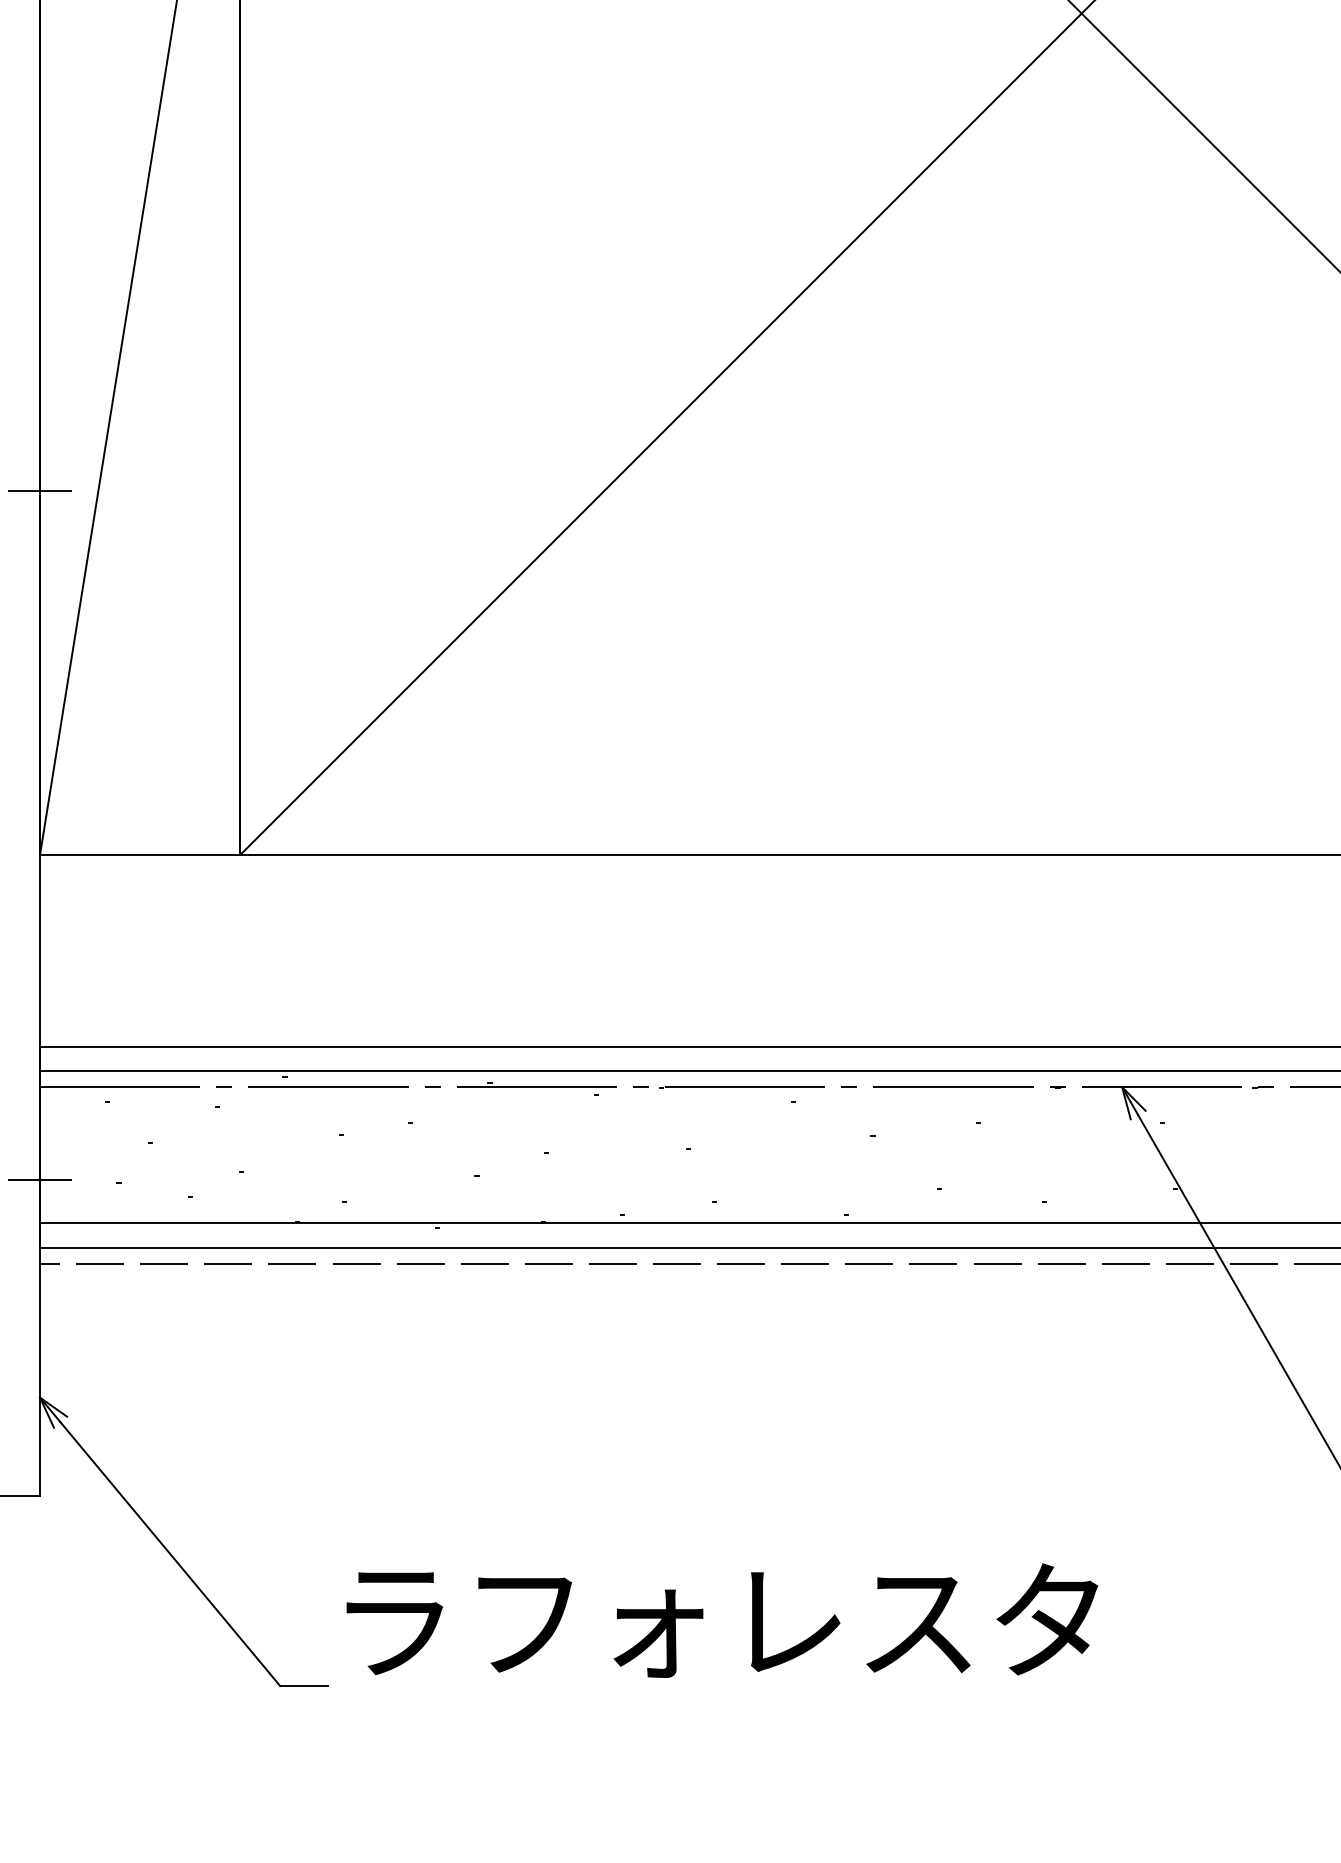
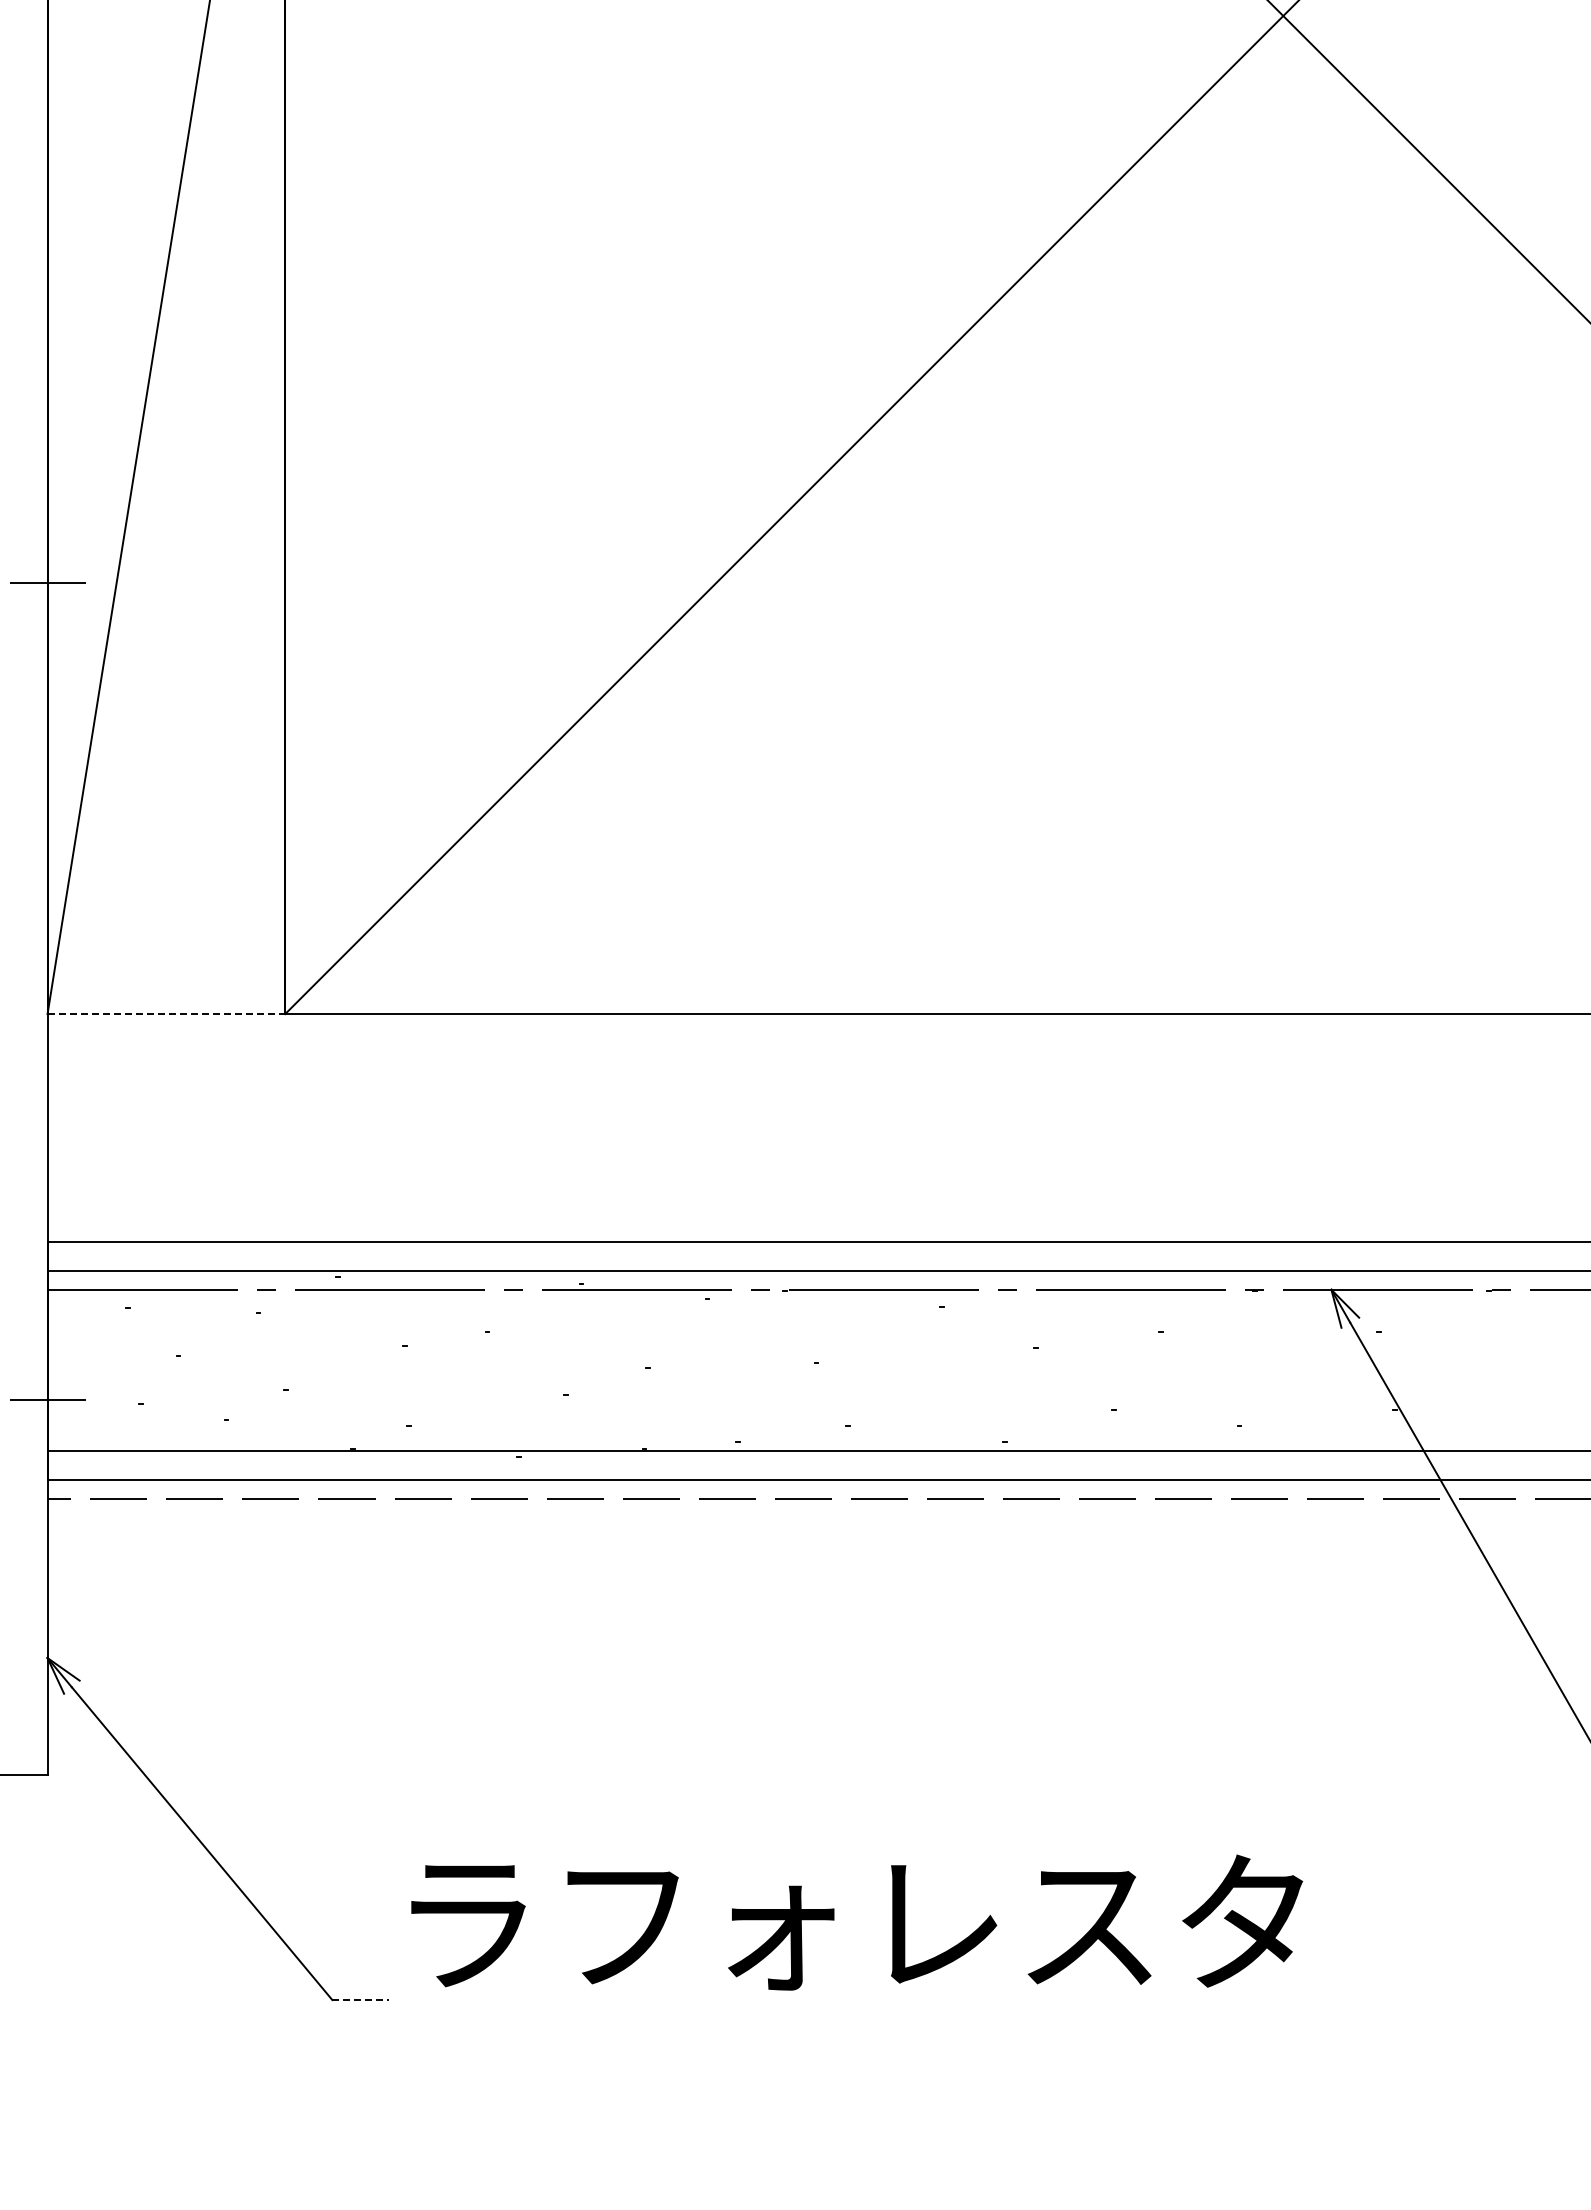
line: (140, 855) -> (166, 1014), solid -> dashed
line: (303, 1686) -> (360, 2000), solid -> dashed

